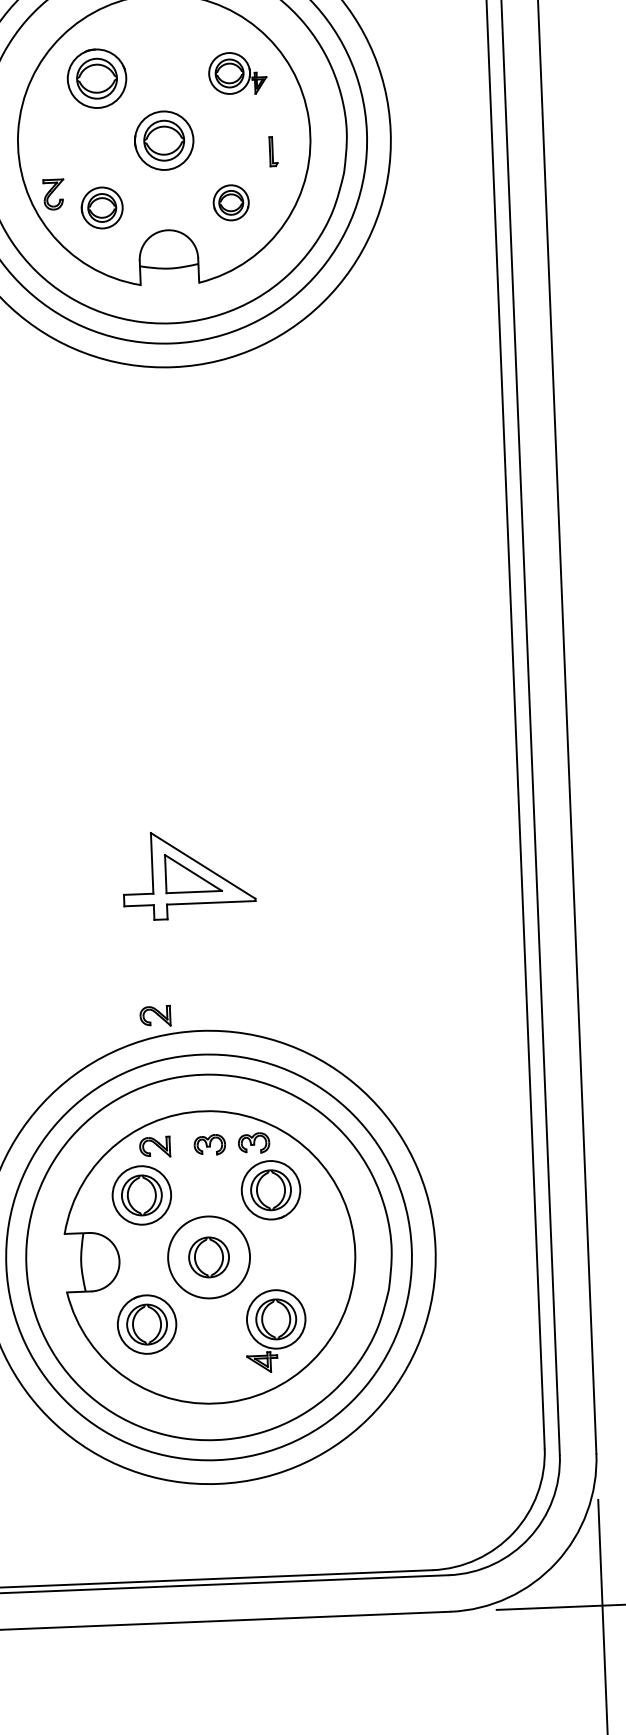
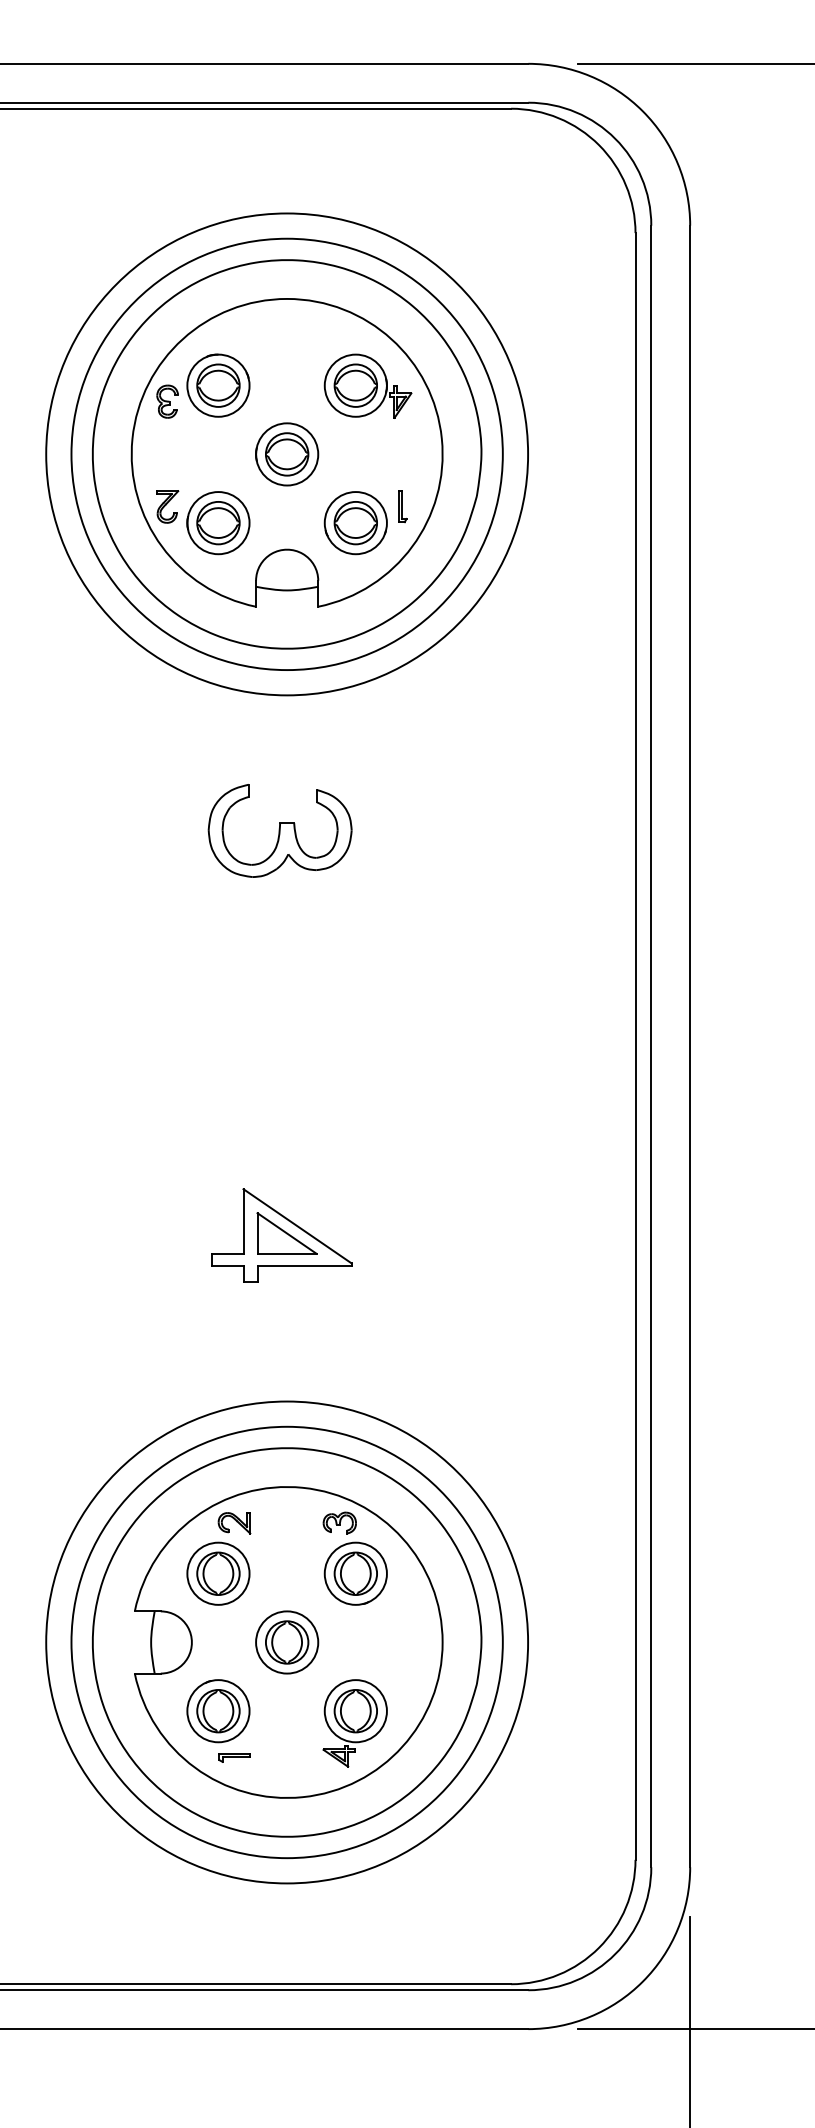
part: (237, 72) -> (367, 385), size x1.43
part: (49, 95) -> (167, 401), added
part: (273, 151) -> (402, 506), moved
part: (231, 203) -> (355, 523), size x1.67
part: (102, 208) -> (218, 523), size x1.43
part: (171, 494) -> (279, 830), added
part: (155, 1016) -> (240, 1384), removed
part: (209, 1144) -> (292, 1522), removed
circle: (209, 1257) -> (287, 1642), size x0.71
part: (163, 1367) -> (234, 1757), added

